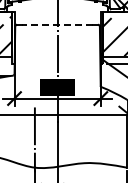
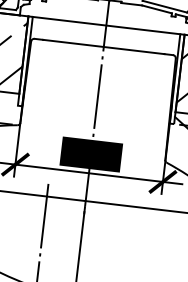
line: (57, 12) -> (106, 26), added
line: (57, 24) -> (103, 46), dashed -> solid

